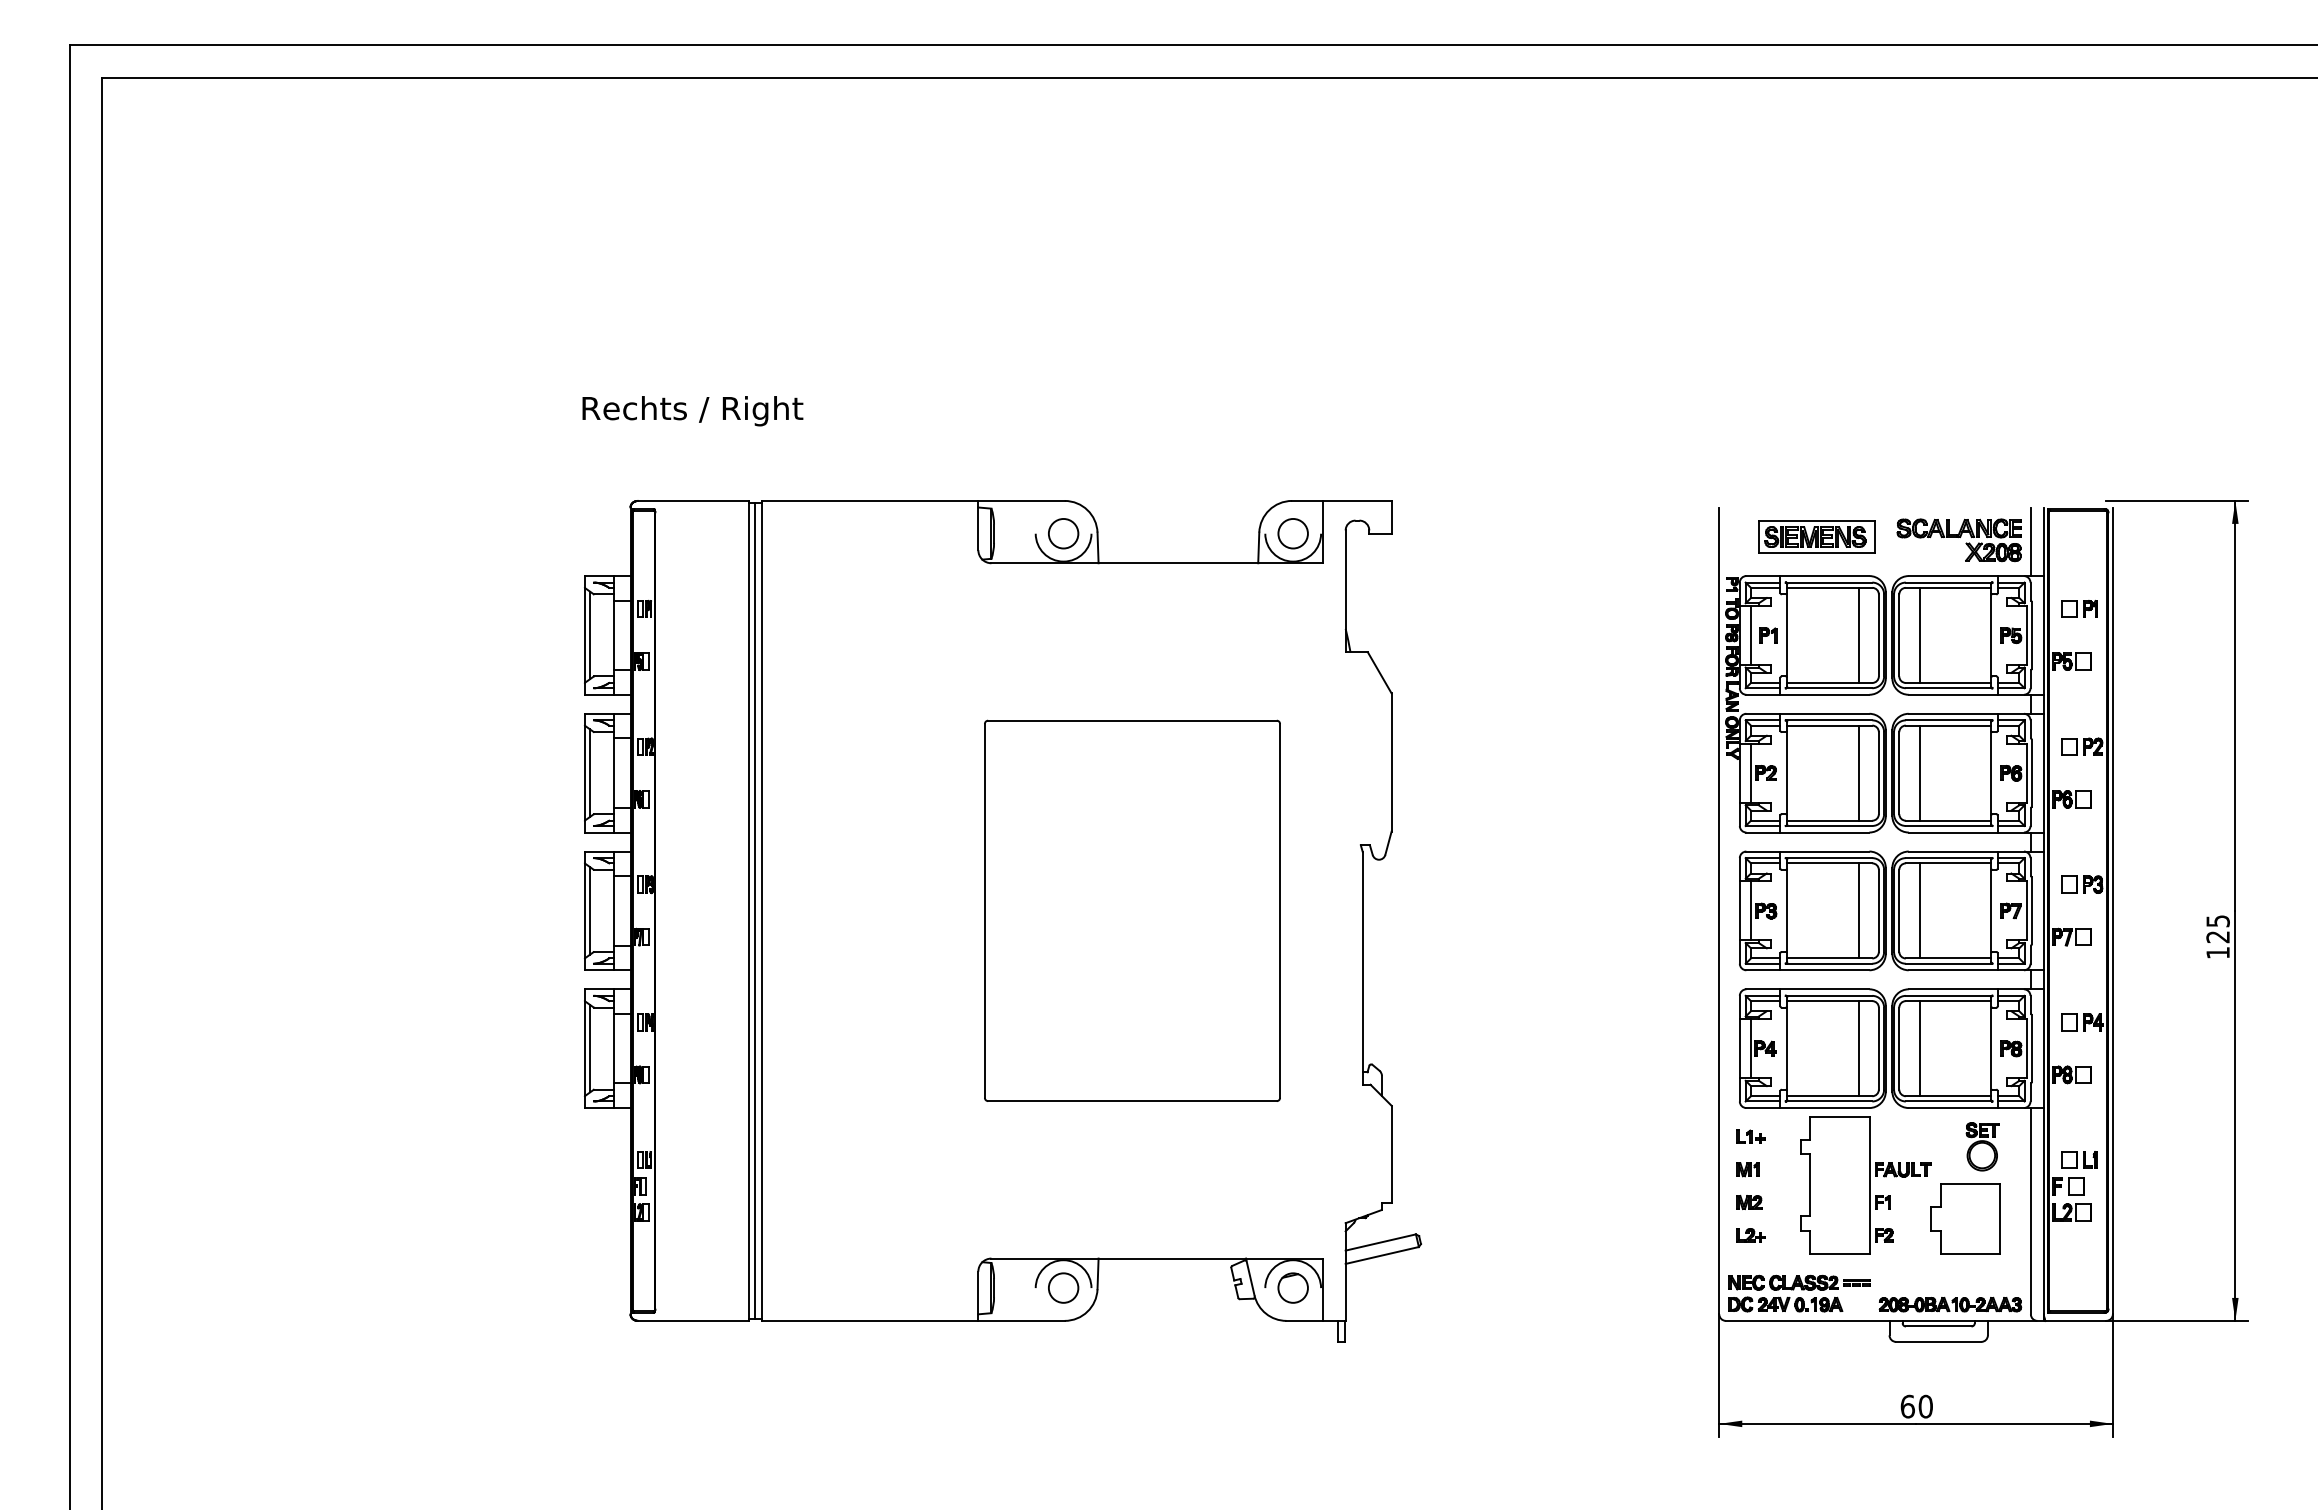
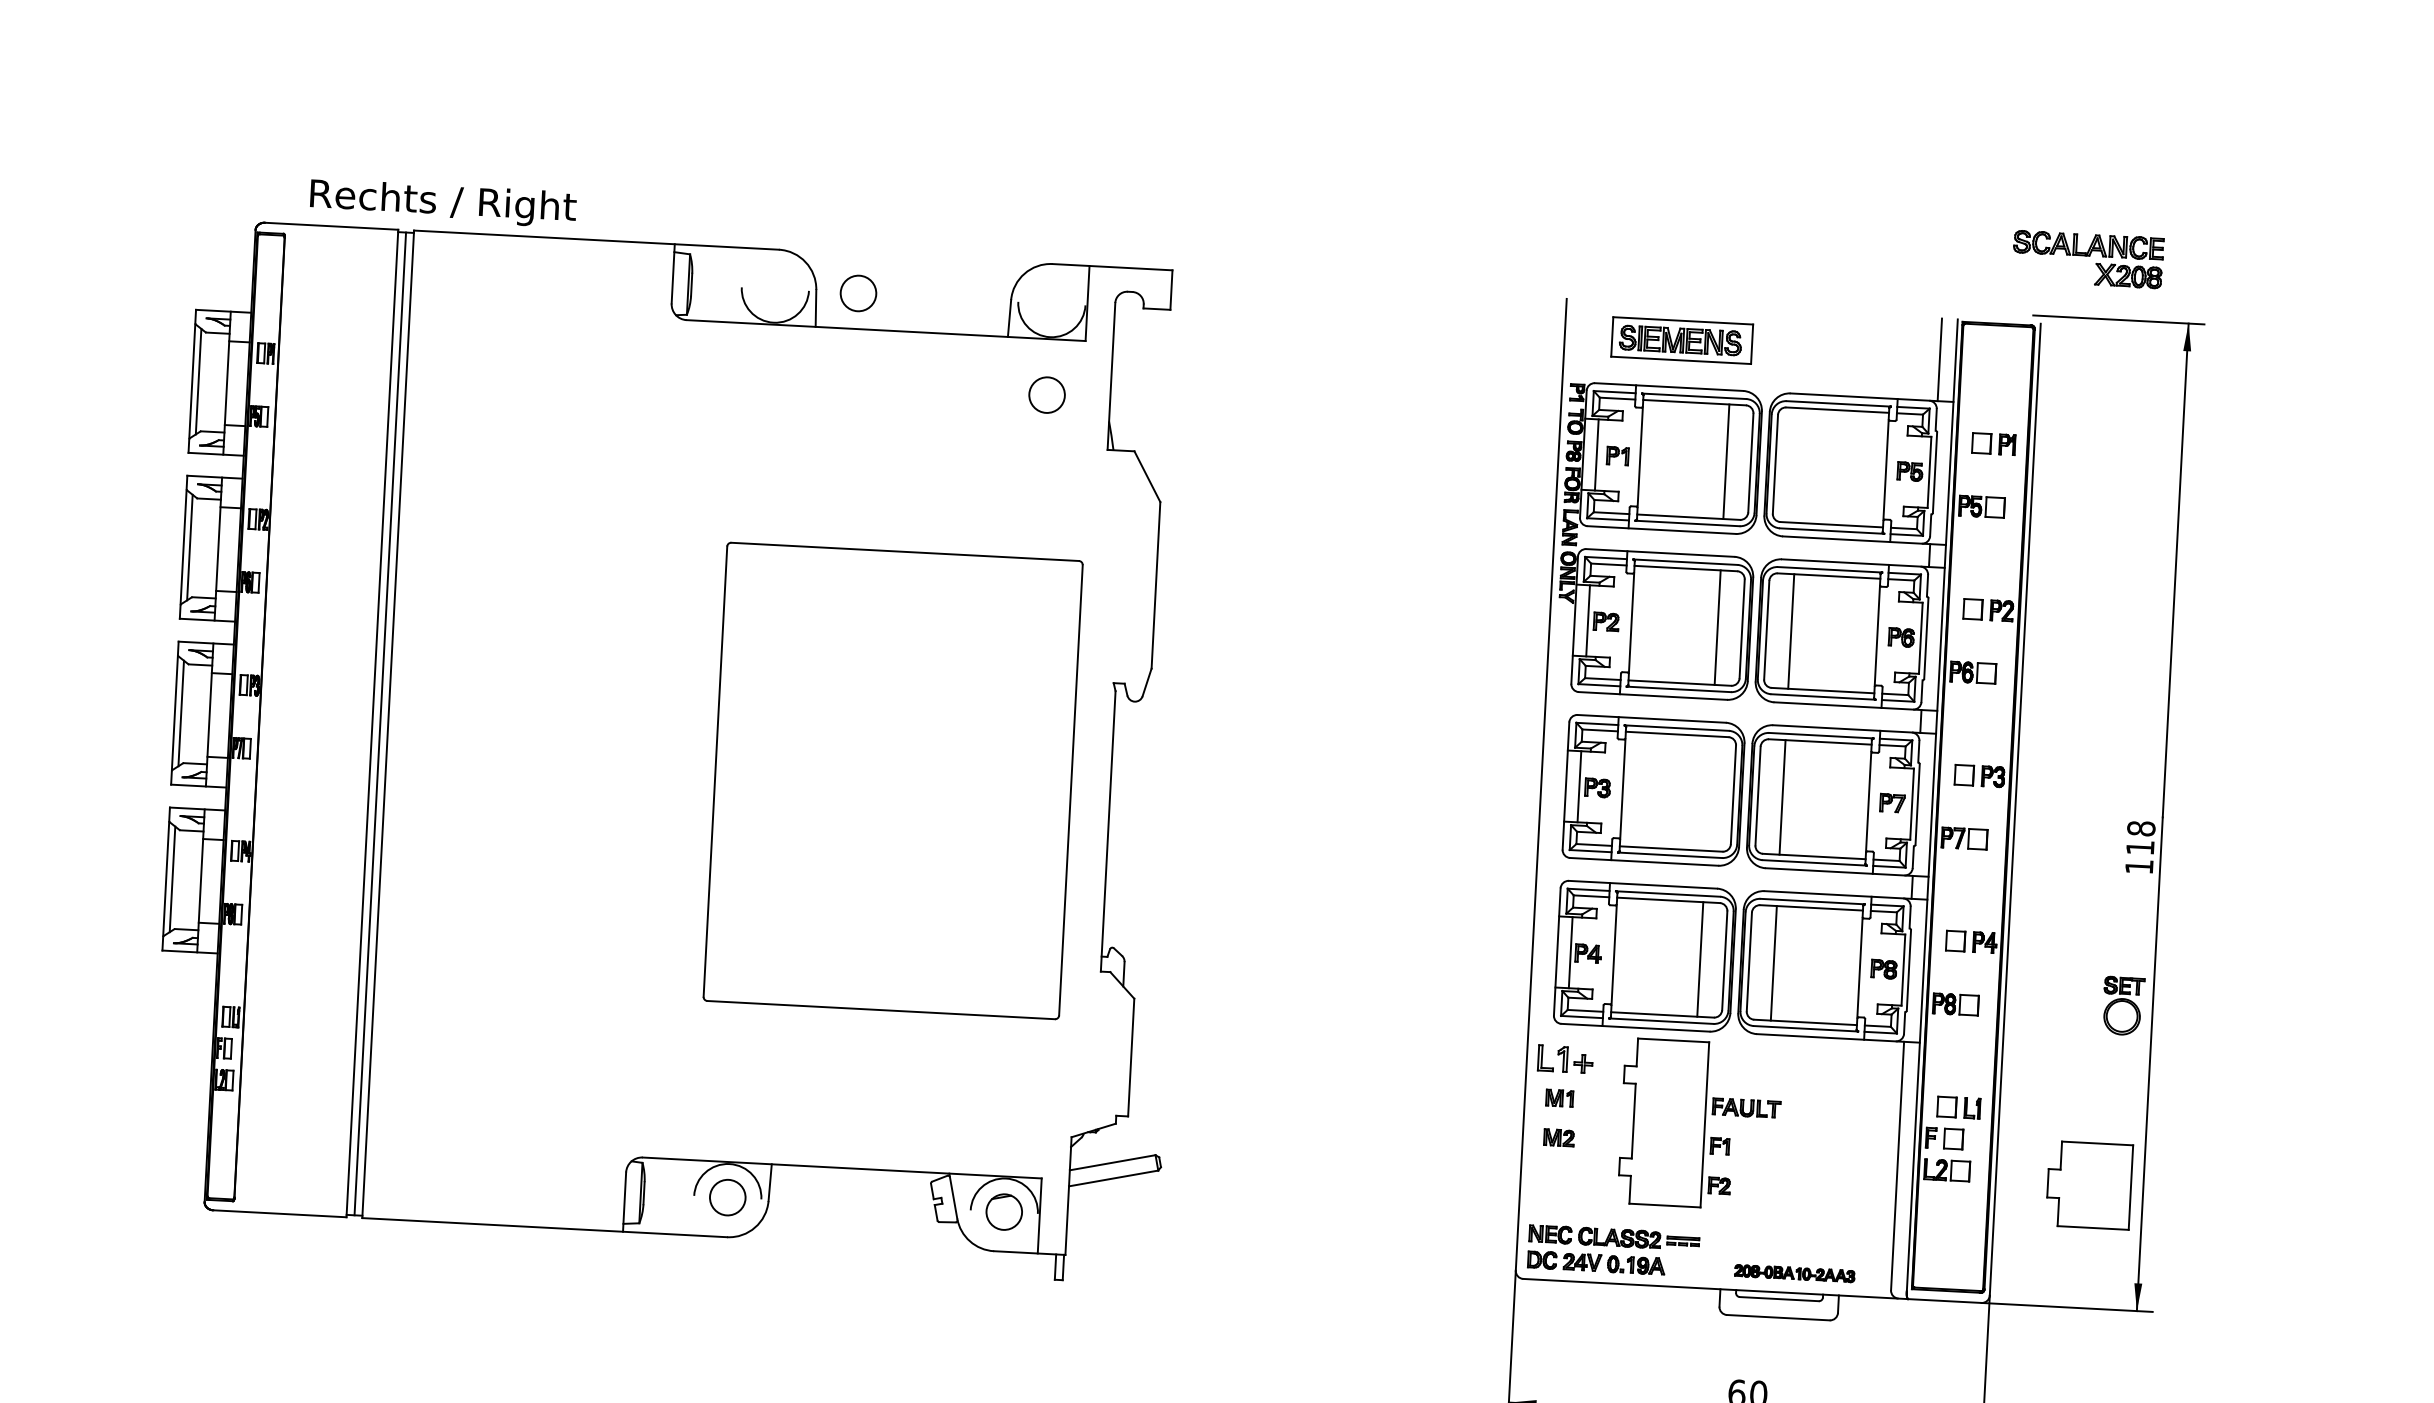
text: (692, 411) -> (442, 203), moved
circle: (1063, 533) -> (858, 293), moved
circle: (1292, 533) -> (1046, 394), moved
part: (1958, 540) -> (2087, 259), moved
line: (1919, 634) -> (1799, 464), removed
part: (1132, 910) -> (893, 780), moved
line: (1858, 910) -> (1708, 793), removed
text: (2217, 929) -> (2140, 838), 125 -> 118
part: (1750, 1136) -> (1564, 1058), size x1.6
part: (1982, 1146) -> (2122, 1005), moved
part: (1965, 1218) -> (2089, 1184), moved
part: (1750, 1235) -> (1558, 1177), removed
part: (1950, 1304) -> (1794, 1273), size x0.7

